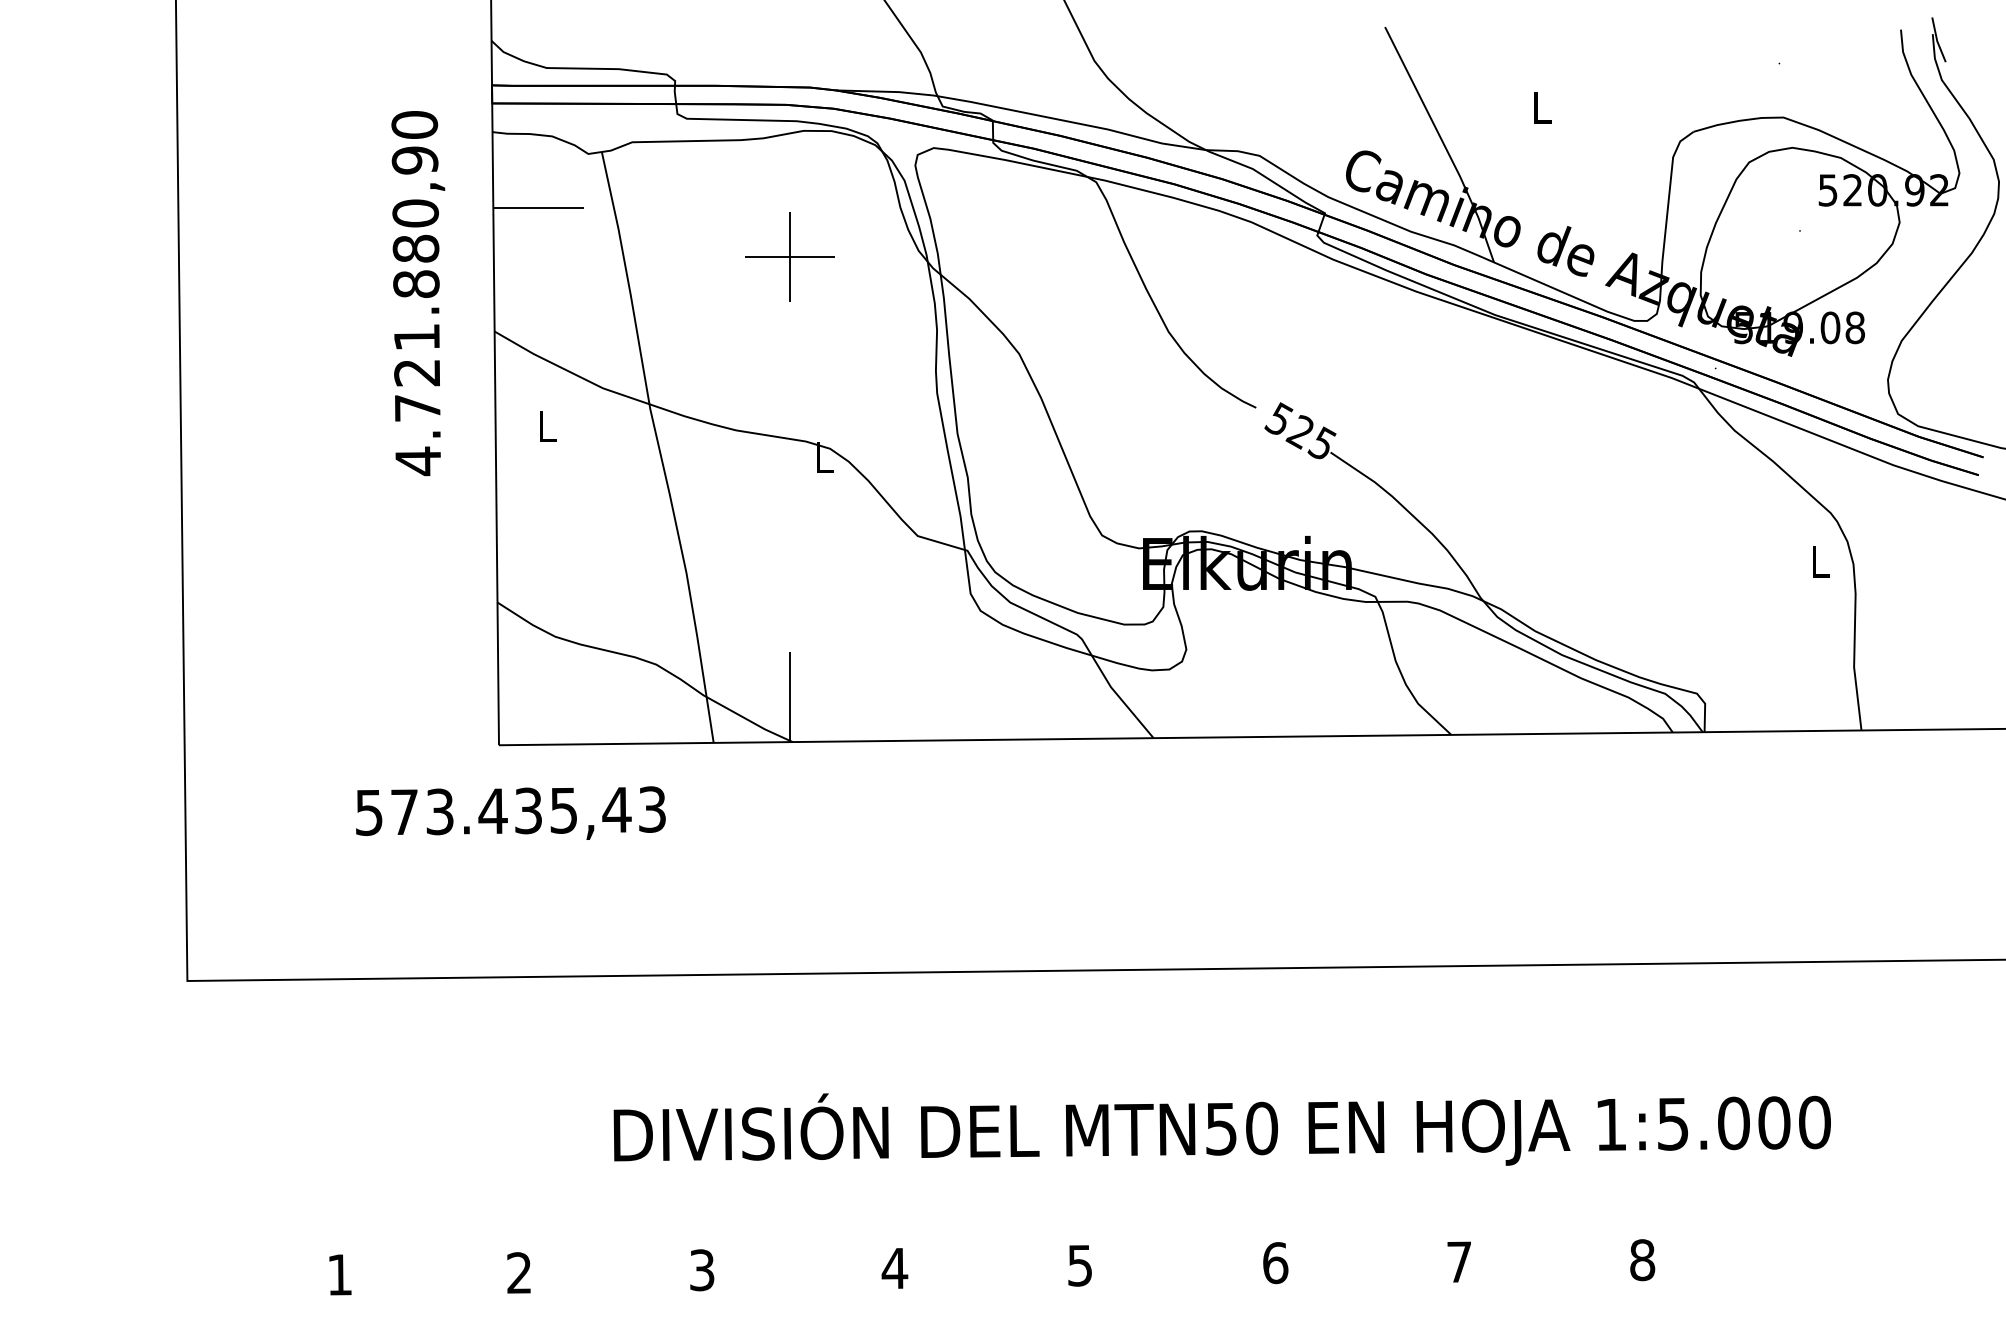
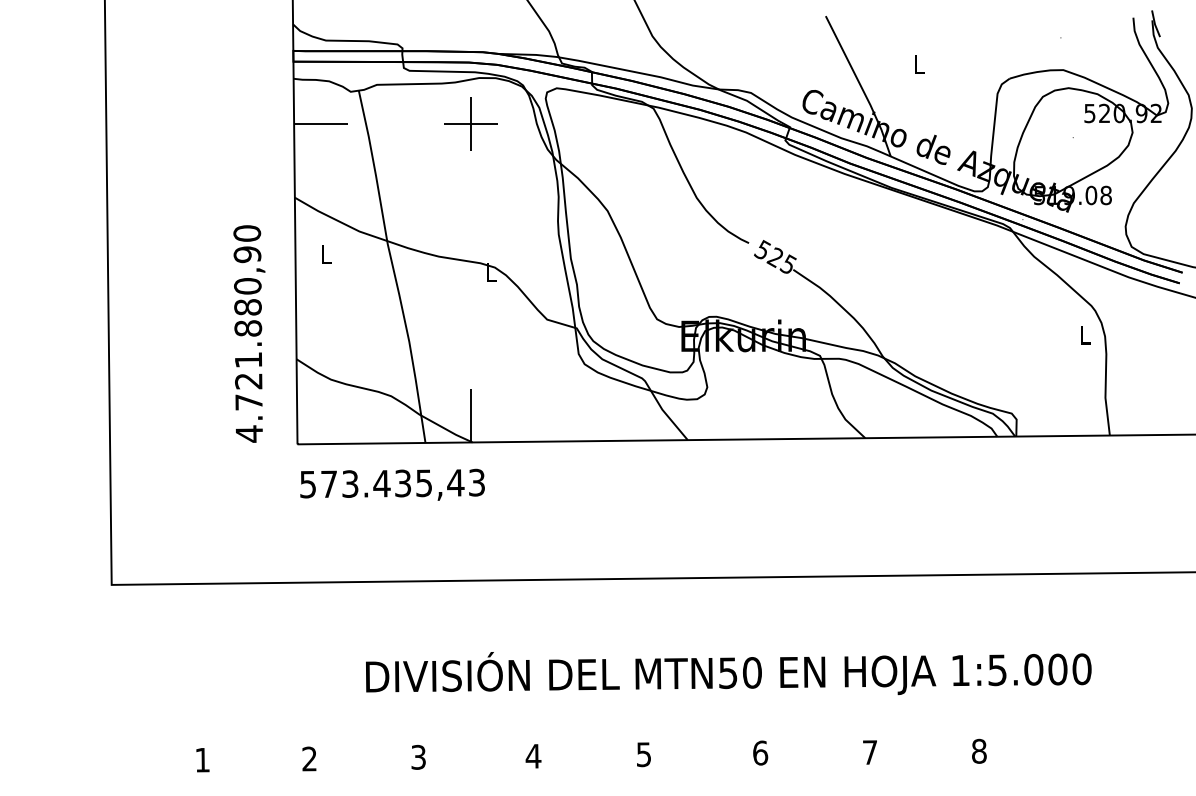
part: (789, 255) -> (470, 123), moved
text: (418, 292) -> (249, 333), moved
text: (510, 812) -> (392, 484), moved

